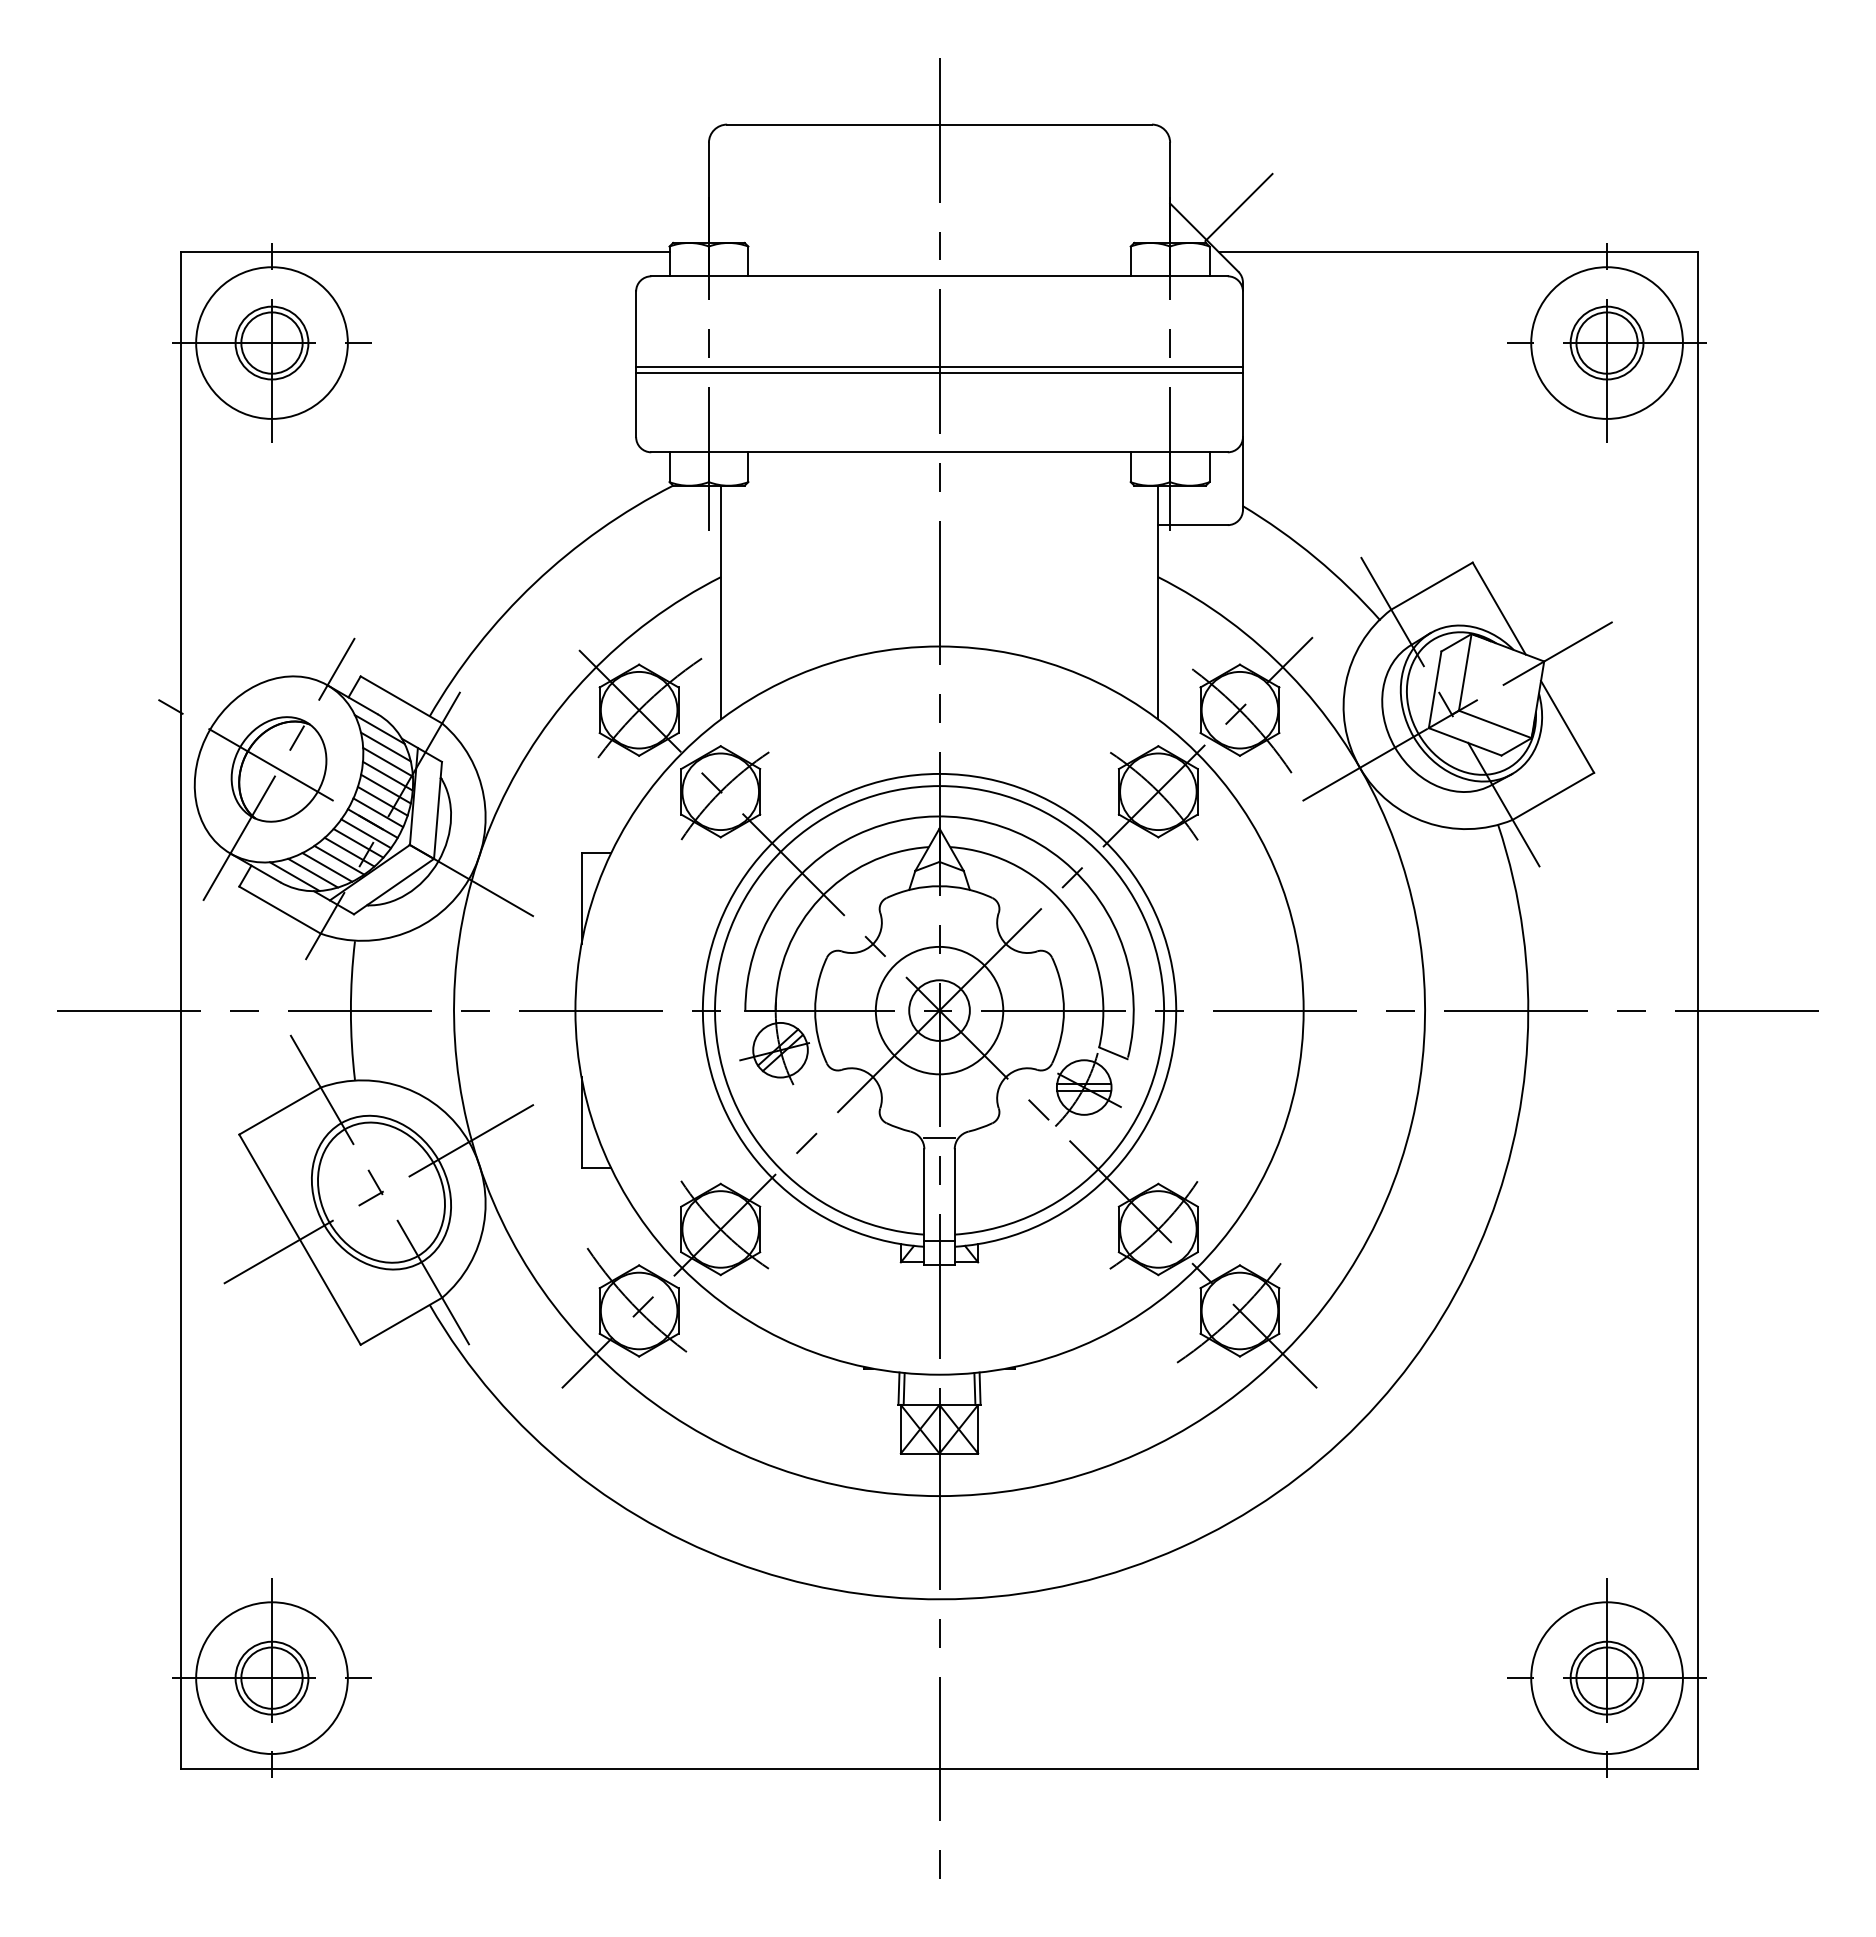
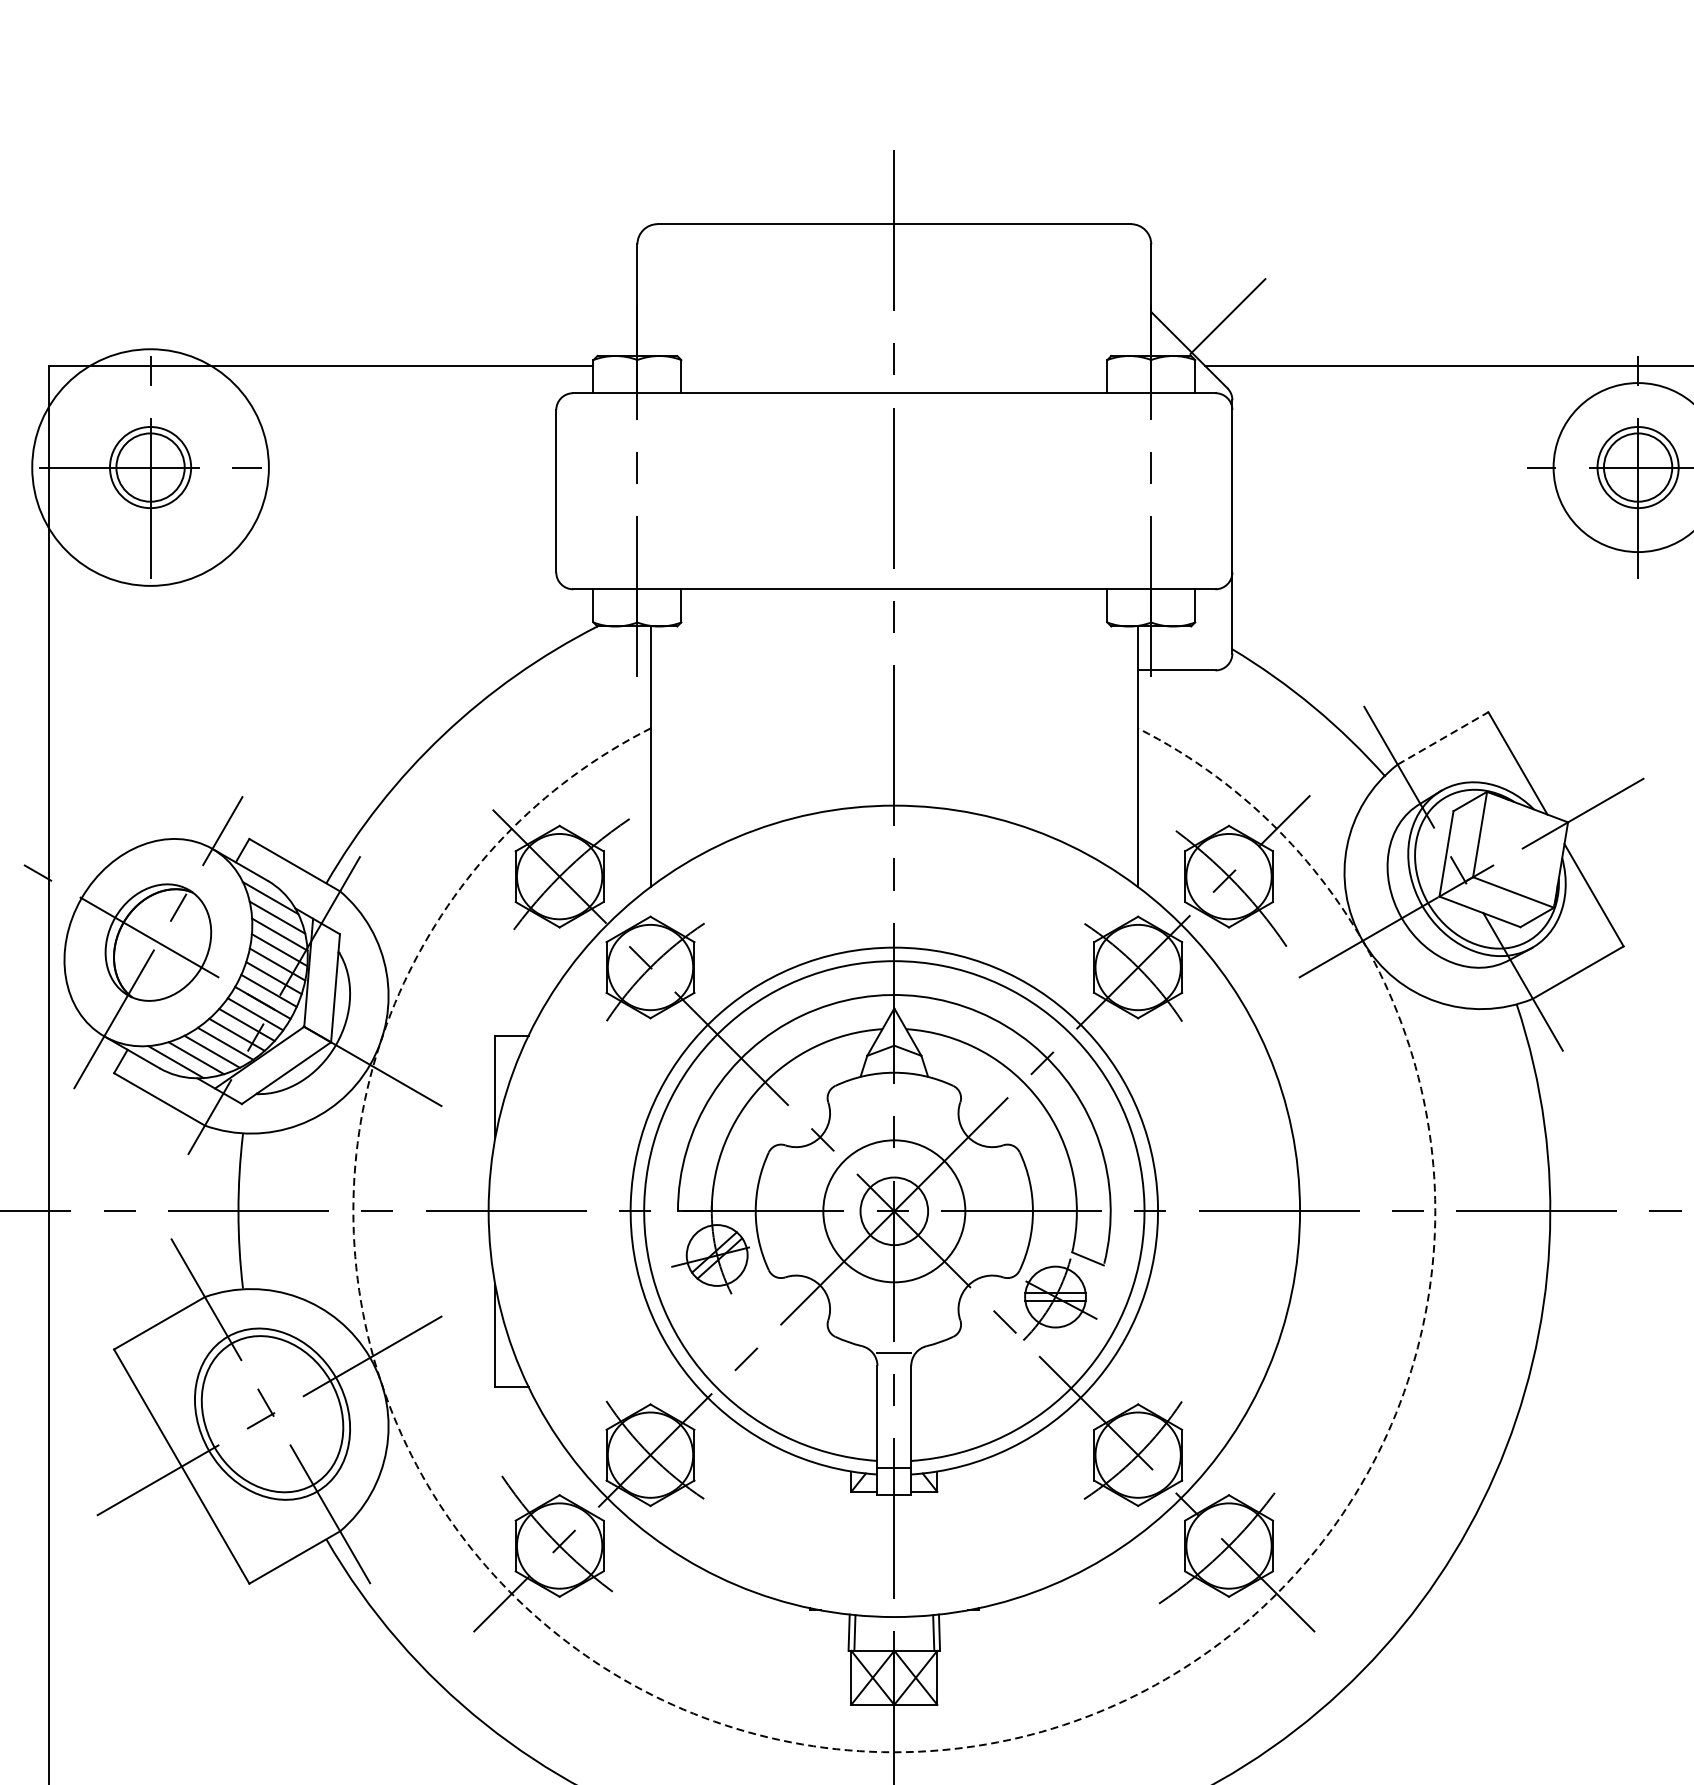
circle: (271, 342) -> (150, 466), size x1.4
line: (939, 367) -> (894, 494), removed
line: (939, 373) -> (894, 501), removed
line: (1432, 585) -> (1443, 737), solid -> dashed
arc: (939, 1496) -> (894, 1752), solid -> dashed

